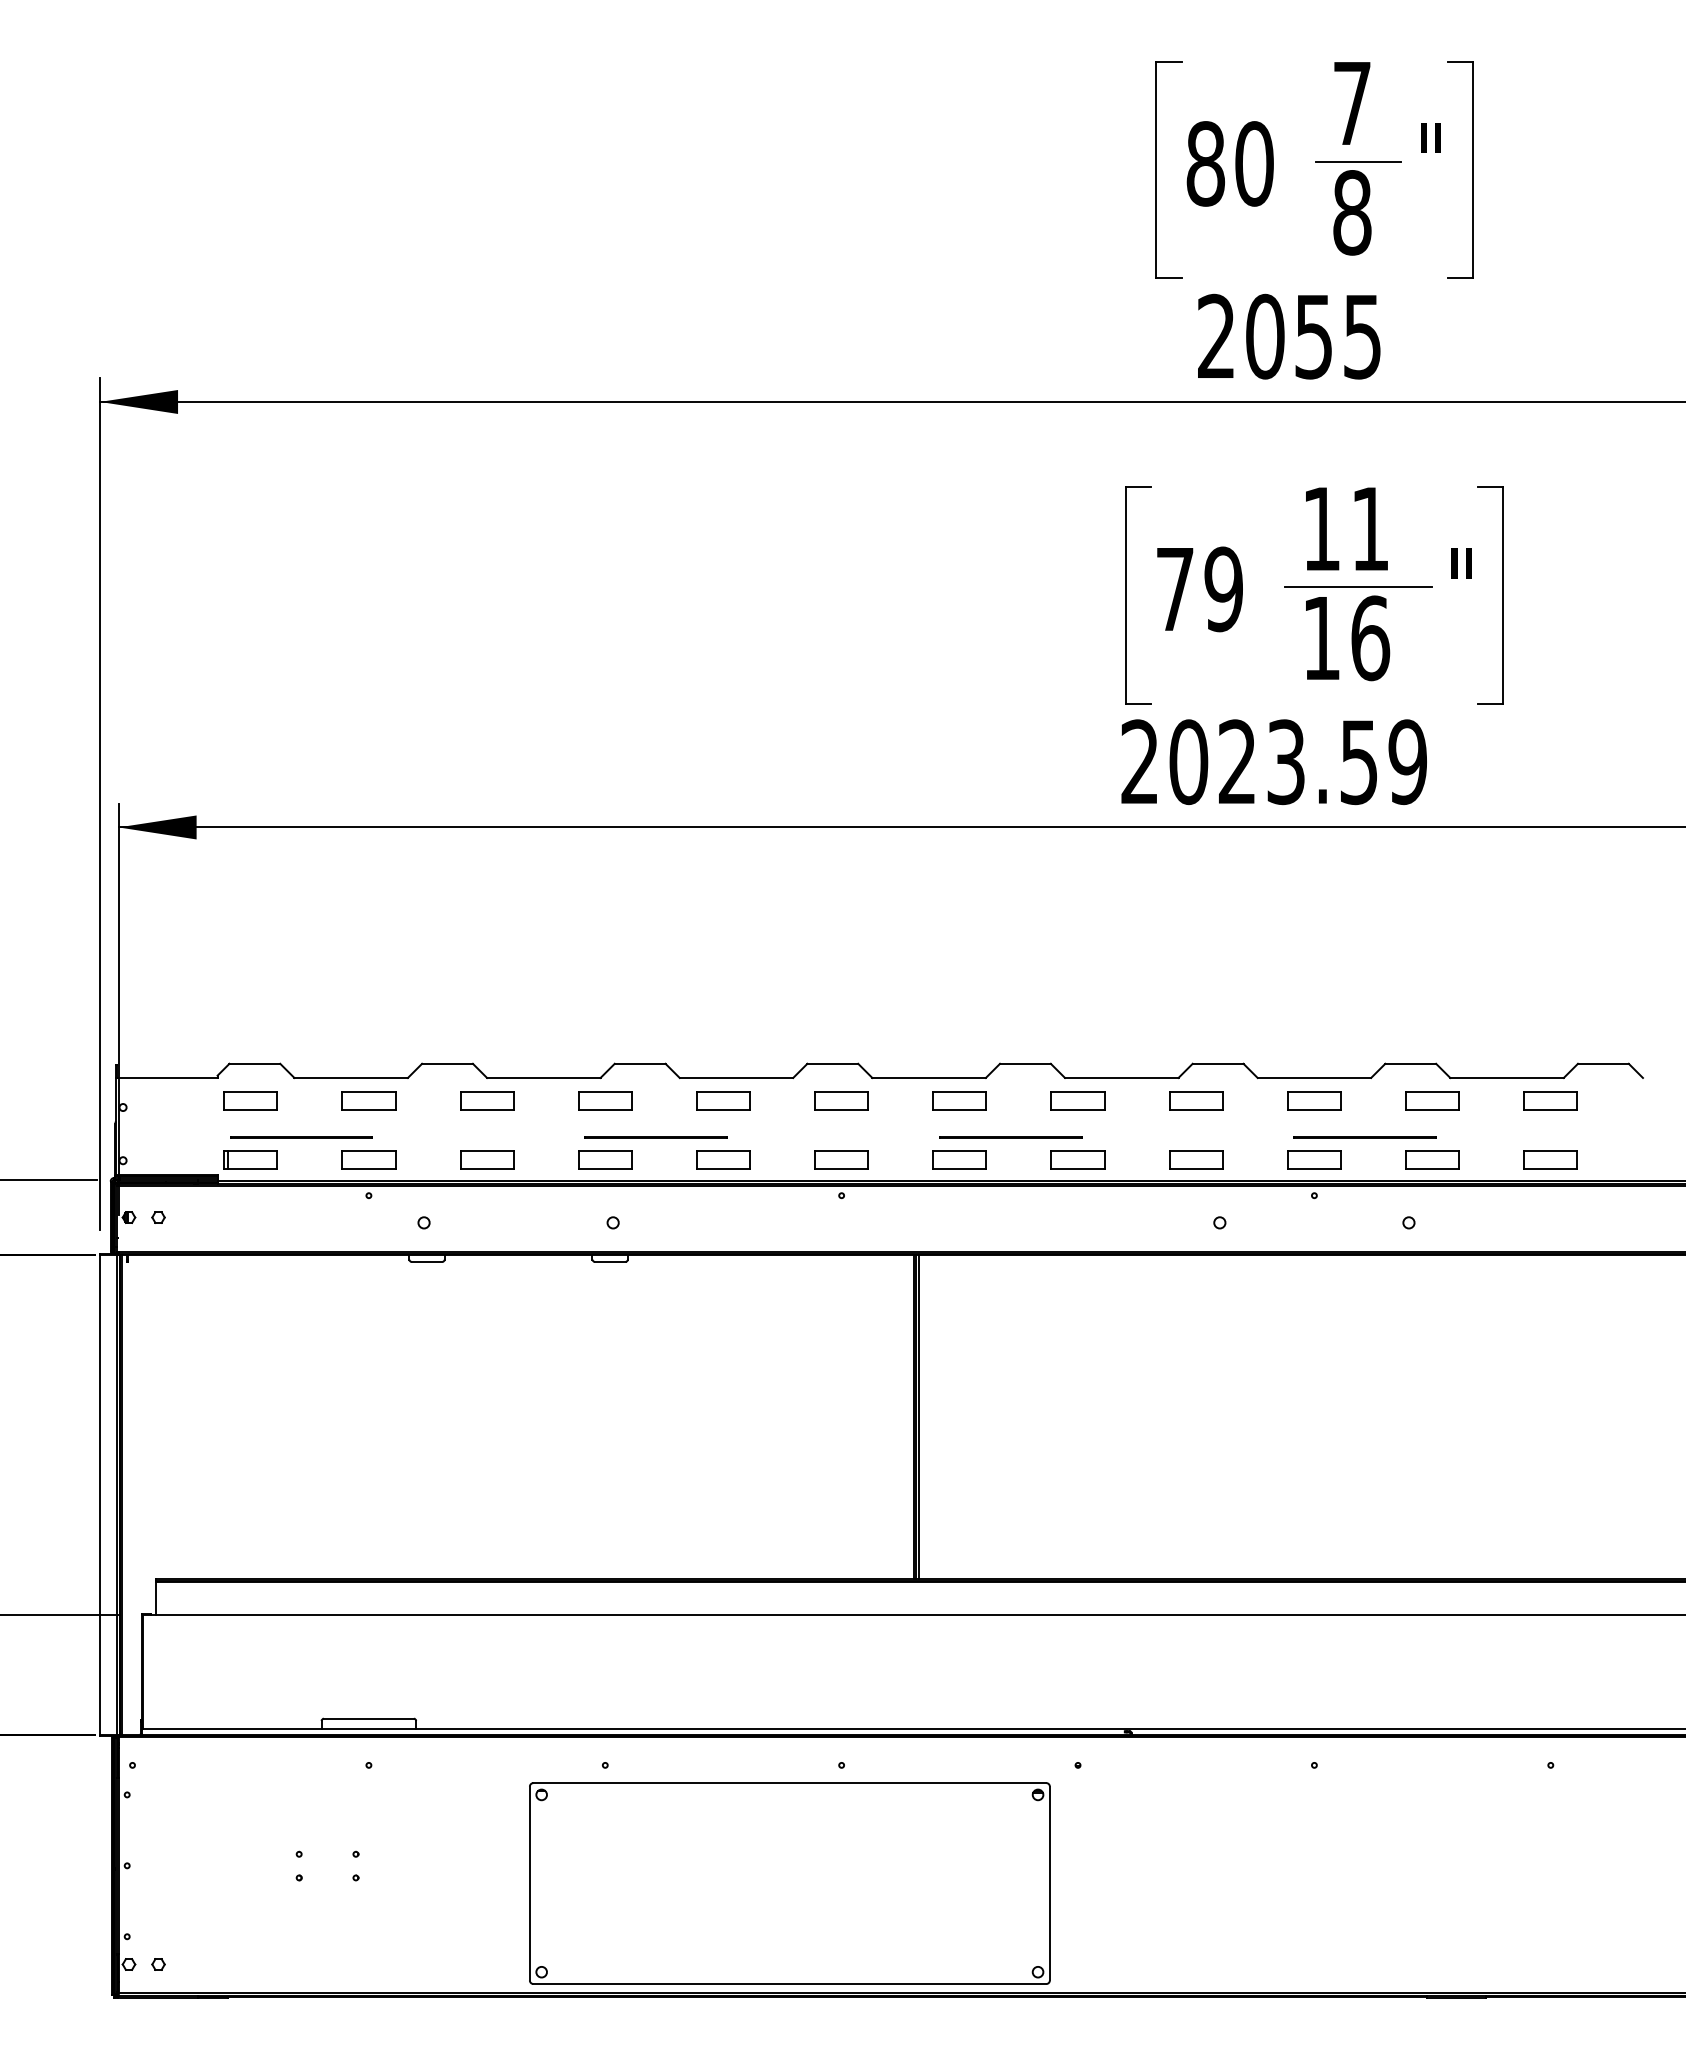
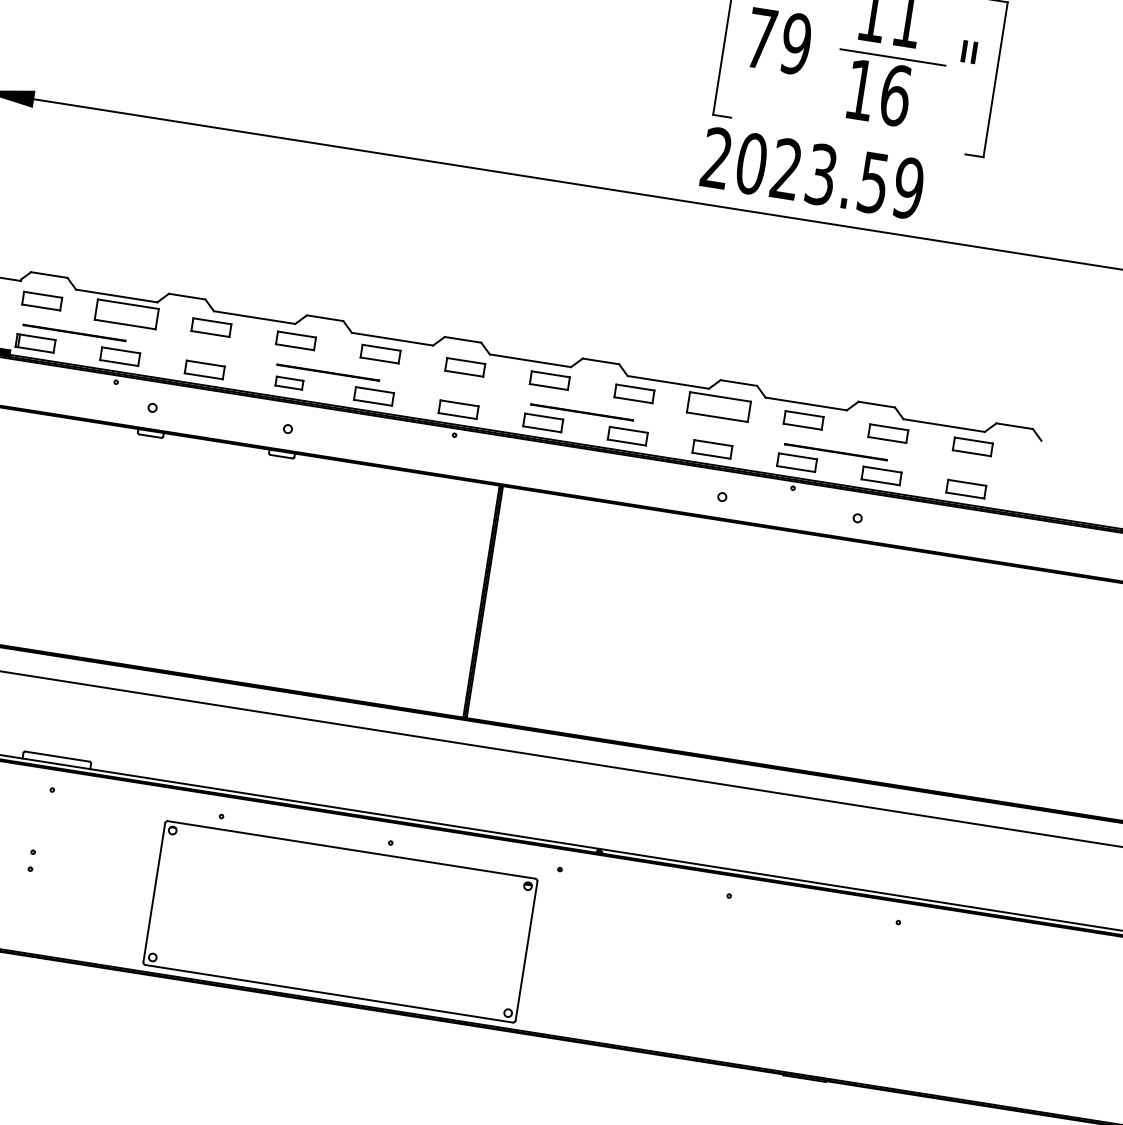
part: (368, 1100) -> (126, 314), size x1.6
part: (1196, 1100) -> (719, 406), size x1.6
part: (605, 1159) -> (289, 382), size x0.7

